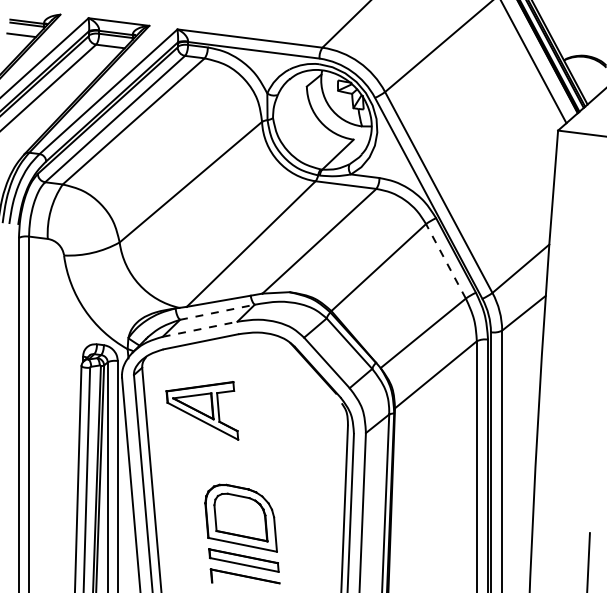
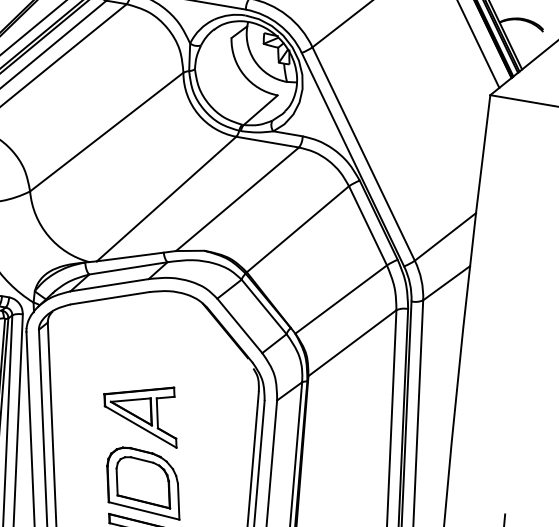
line: (445, 260) -> (367, 224), dashed -> solid
line: (217, 312) -> (128, 268), dashed -> solid
line: (200, 329) -> (110, 285), dashed -> solid
part: (202, 410) -> (140, 415), moved

